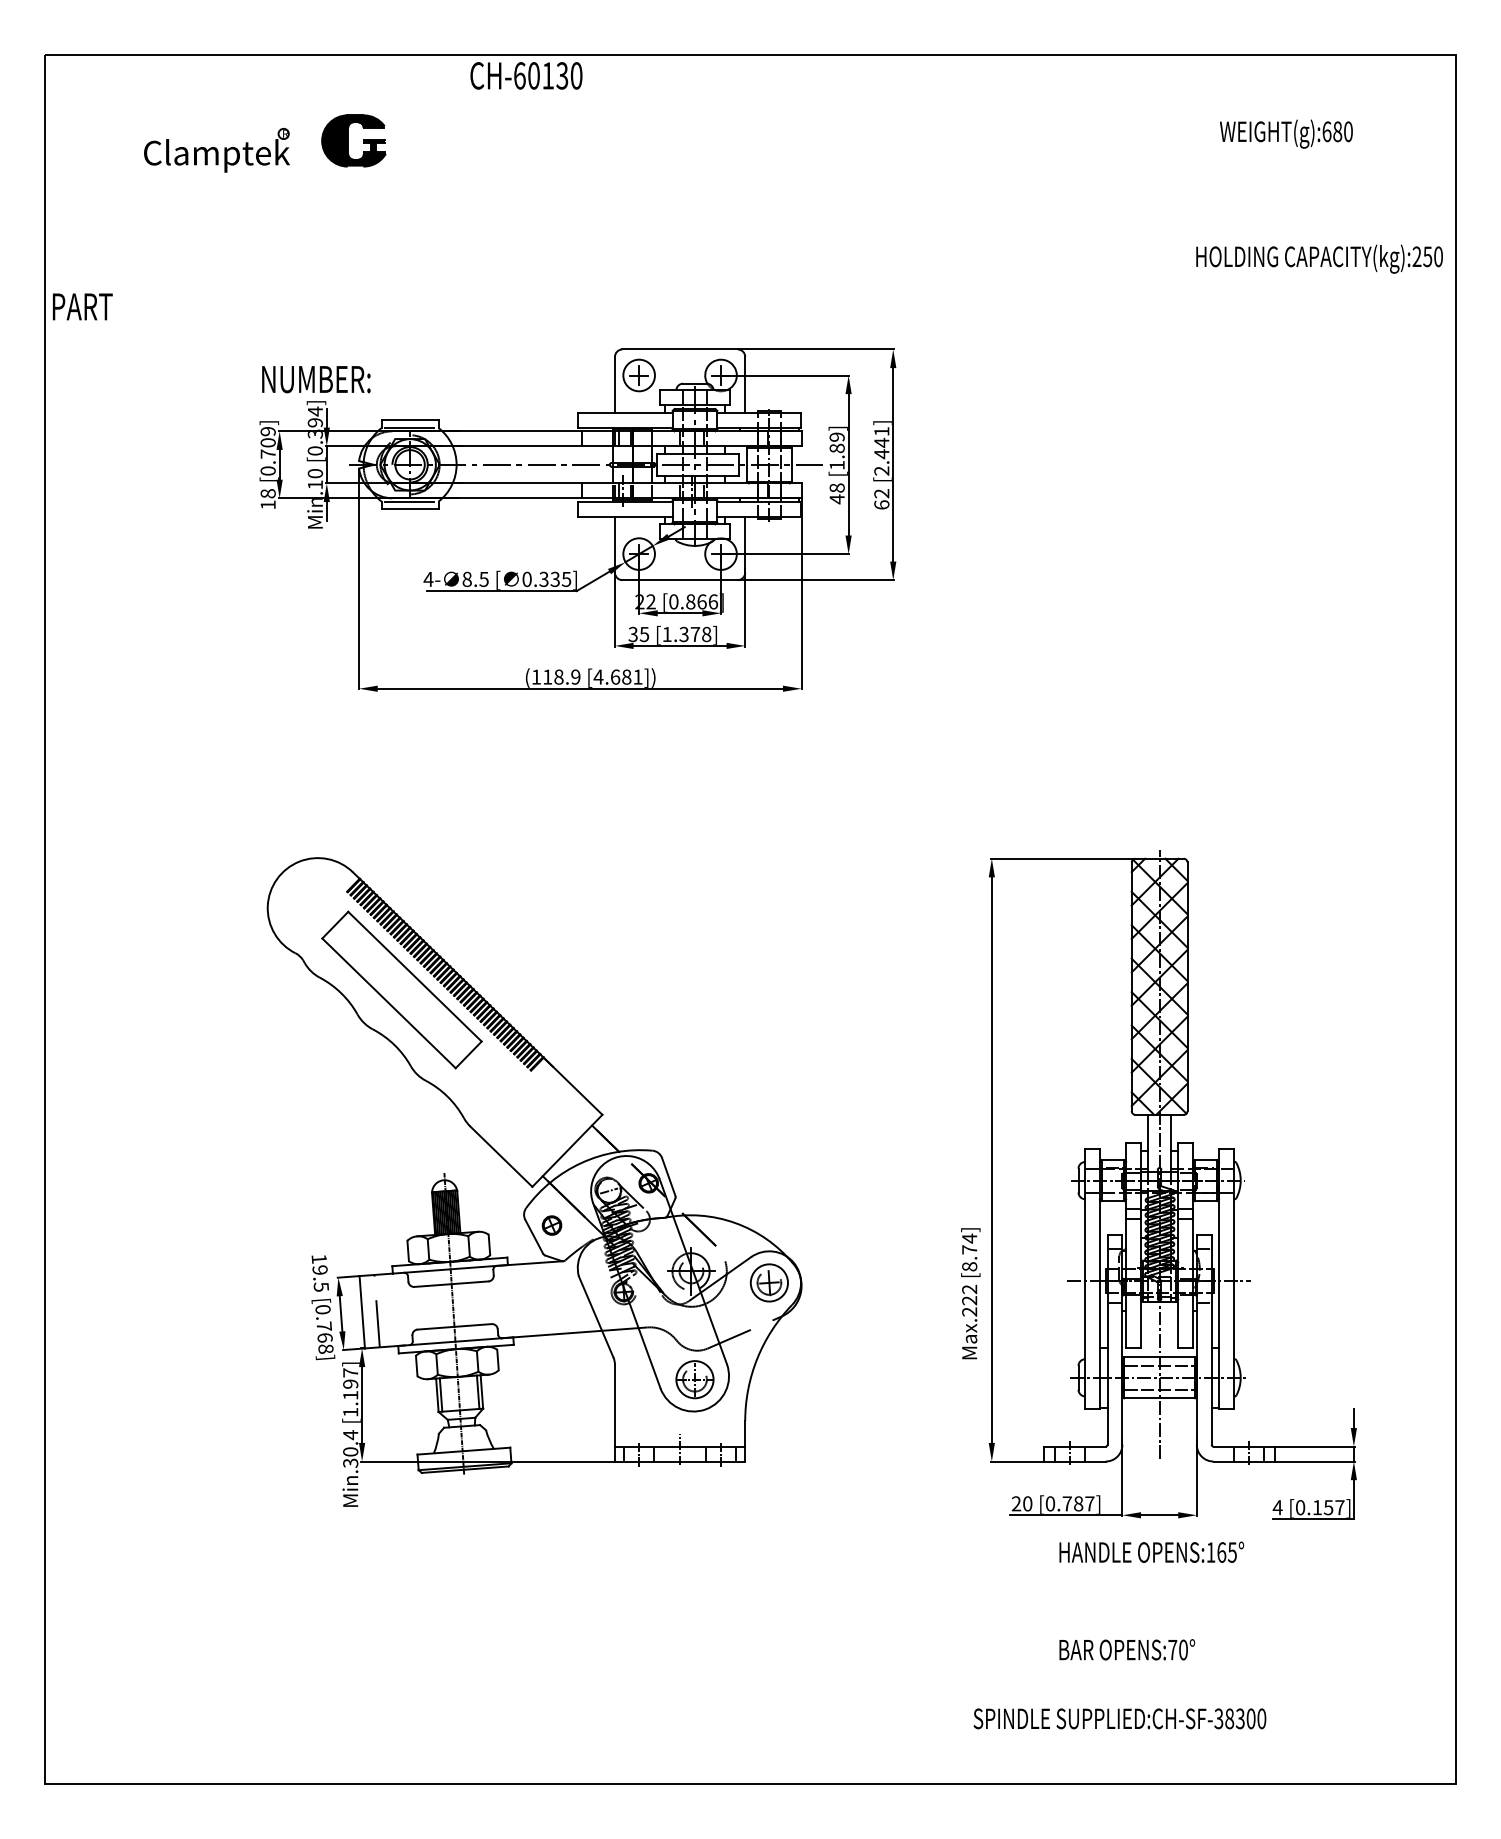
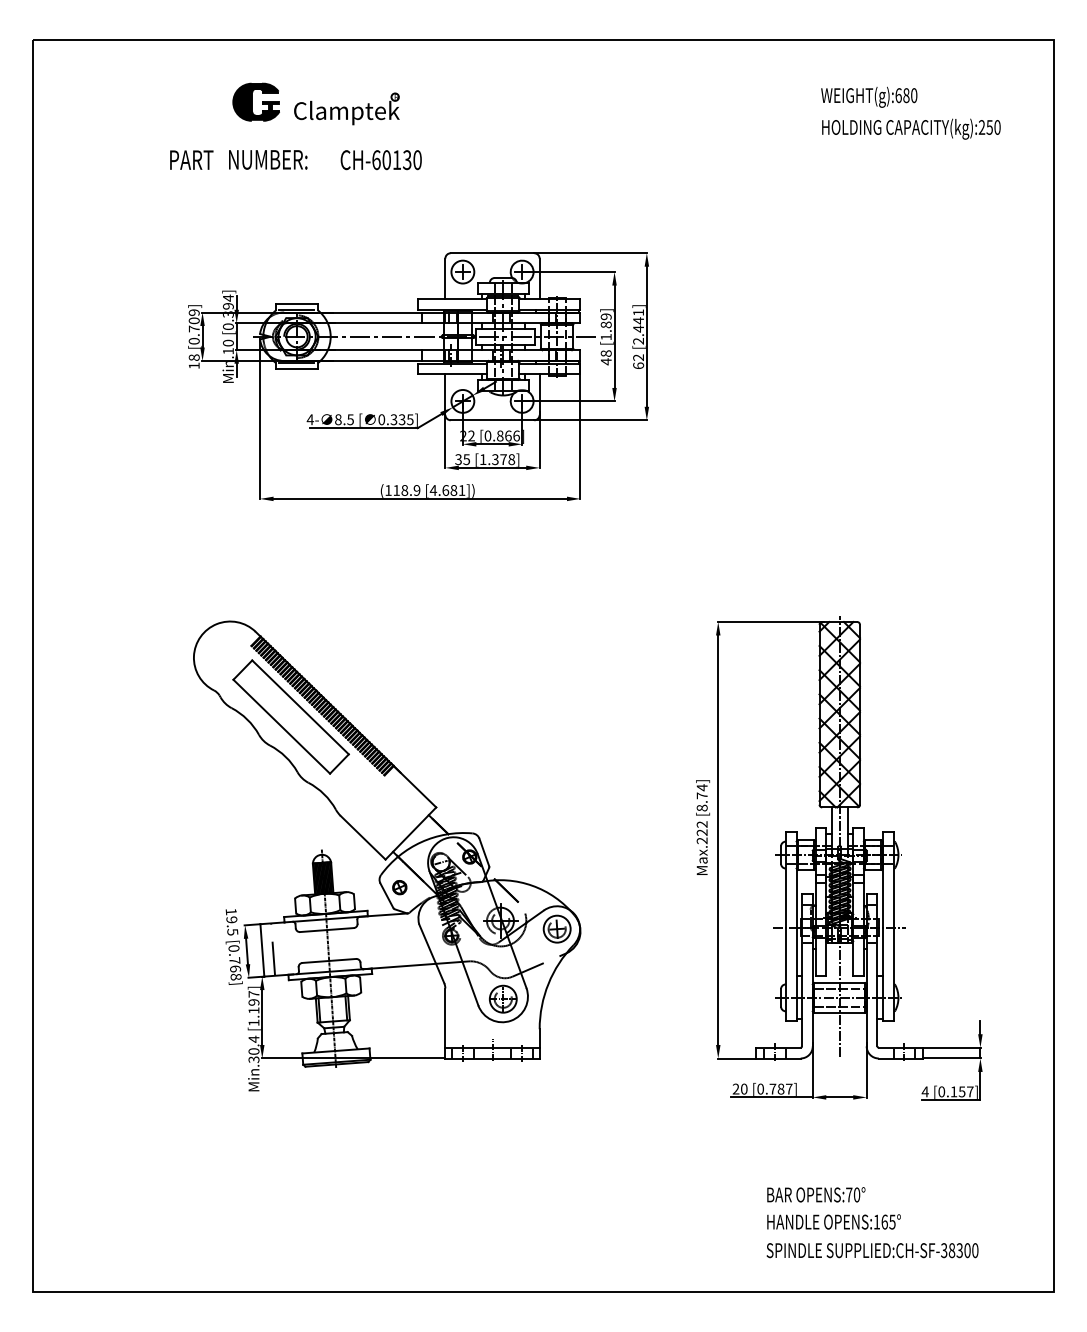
text: (526, 75) -> (381, 159), moved
text: (1286, 133) -> (869, 96), moved
part: (216, 150) -> (346, 109), moved
text: (1319, 258) -> (911, 128), moved
text: (82, 306) -> (191, 159), moved
text: (316, 379) -> (268, 159), moved
text: (970, 1293) -> (702, 827), moved
text: (1151, 1551) -> (833, 1221), moved
text: (1119, 1718) -> (872, 1250), moved

